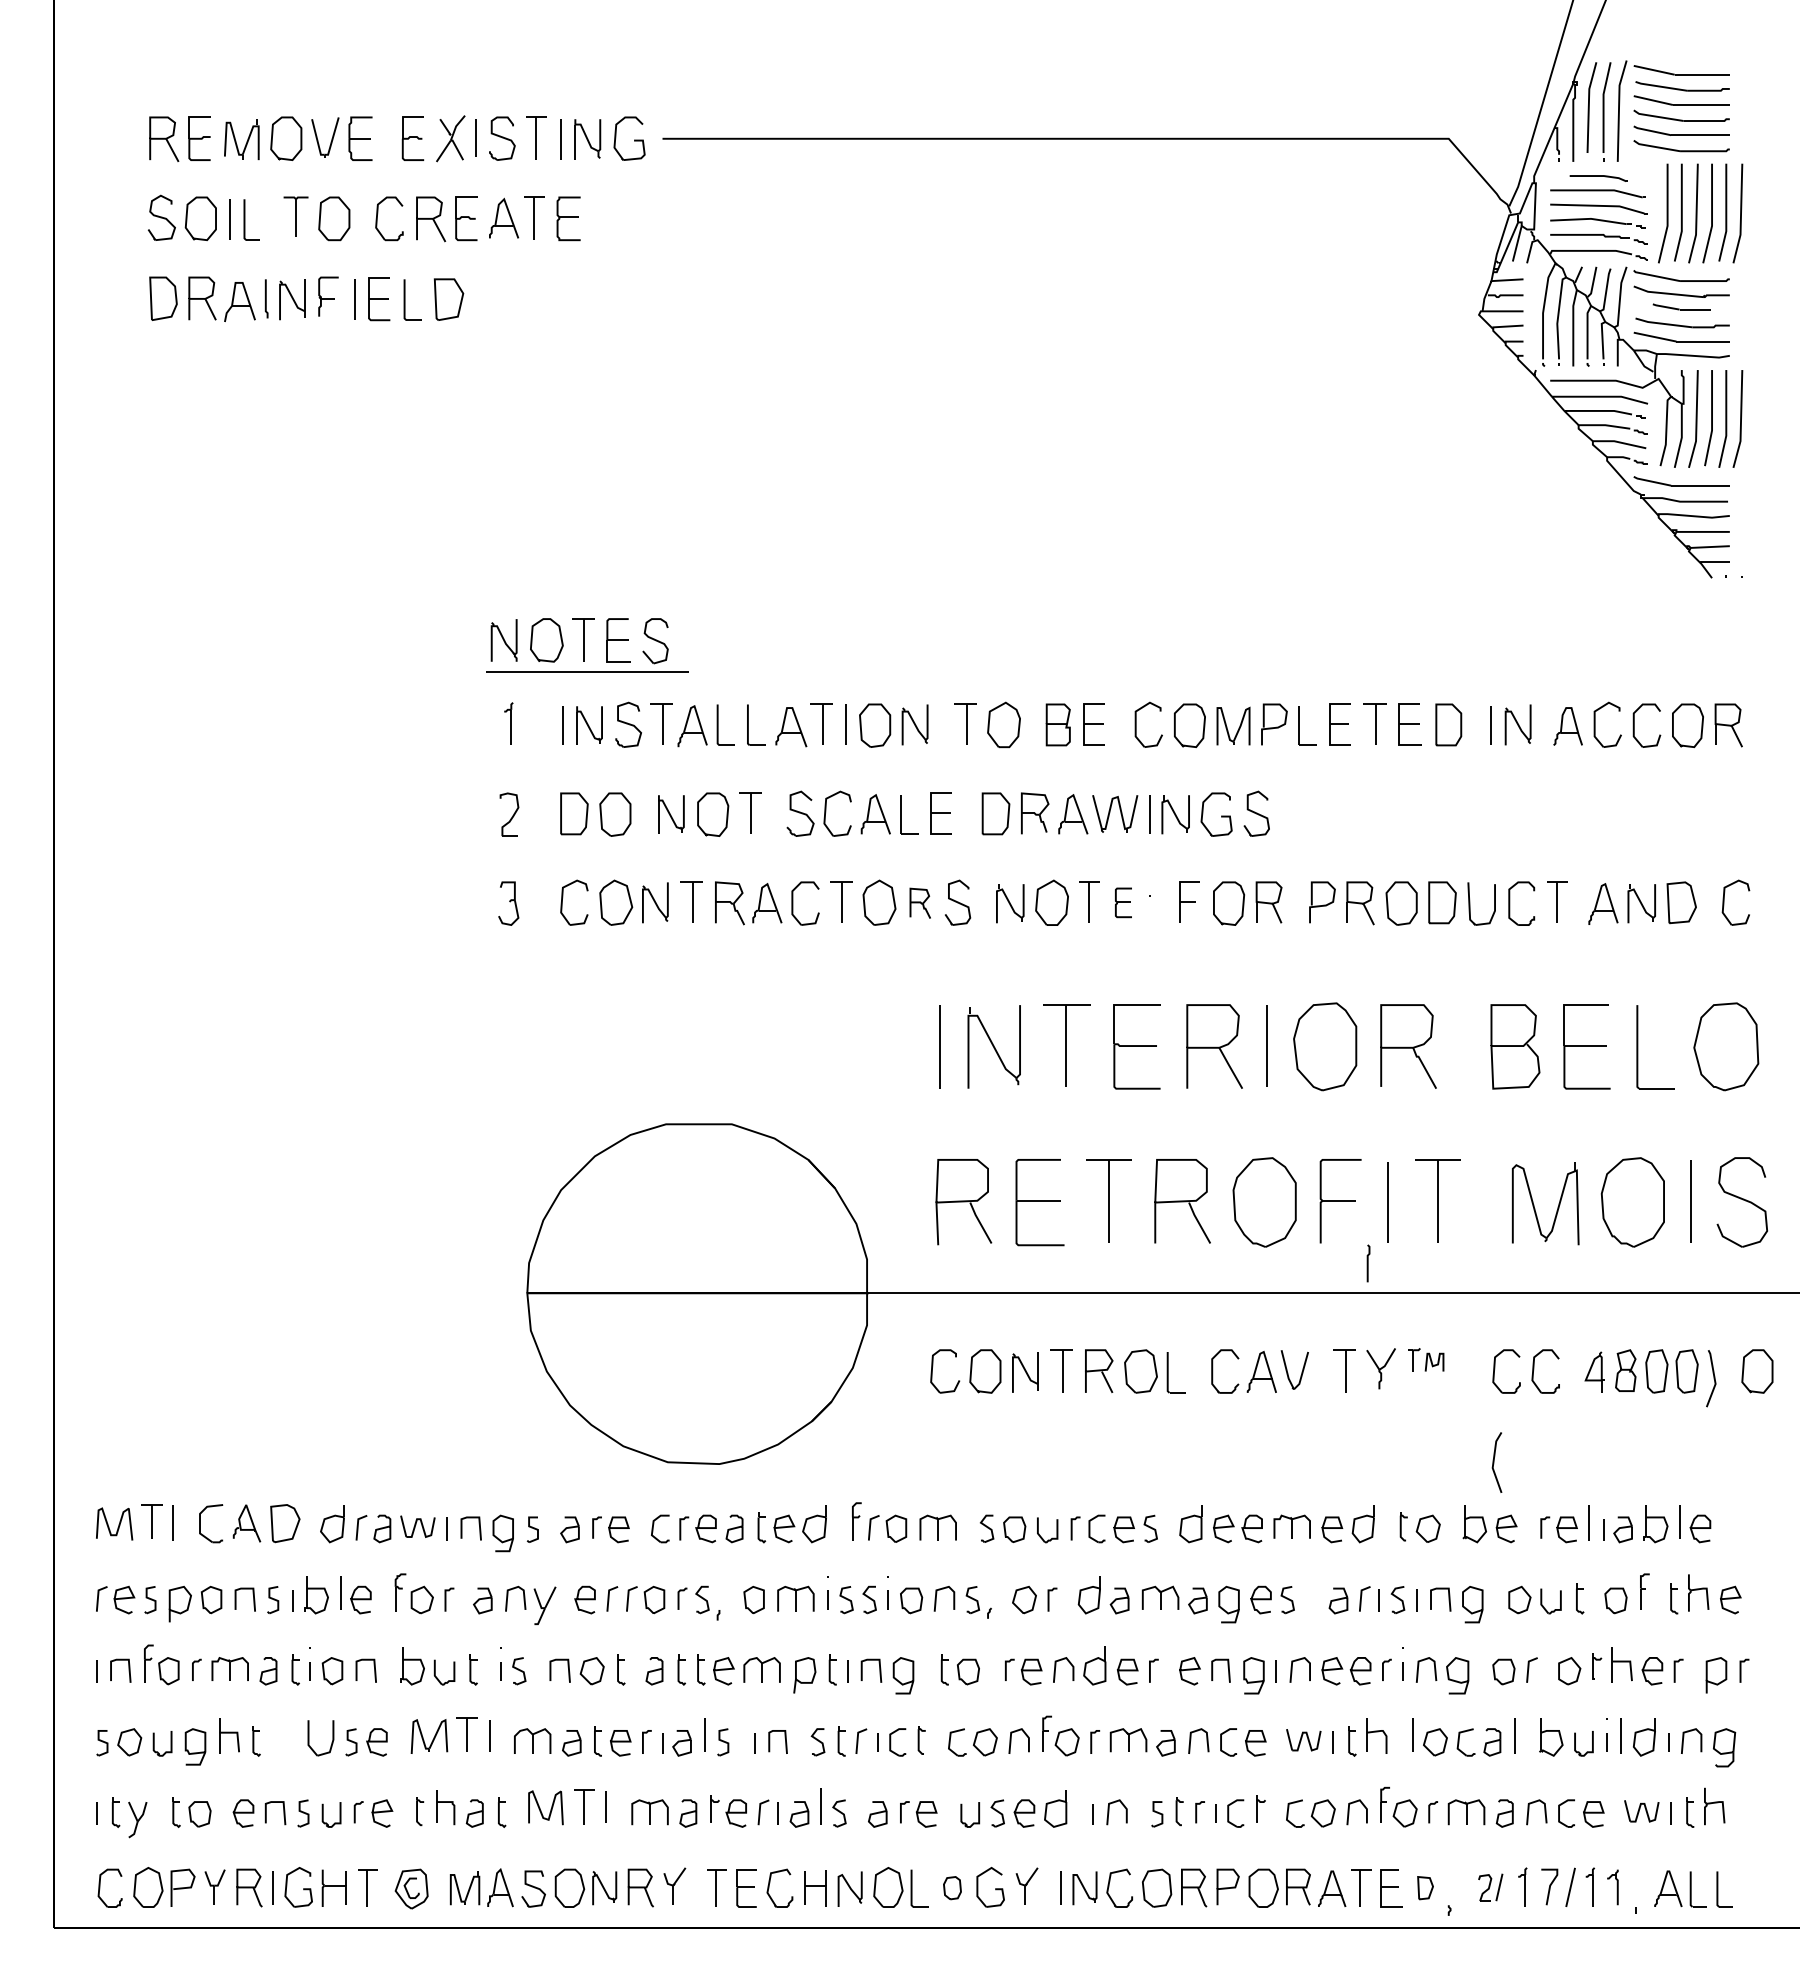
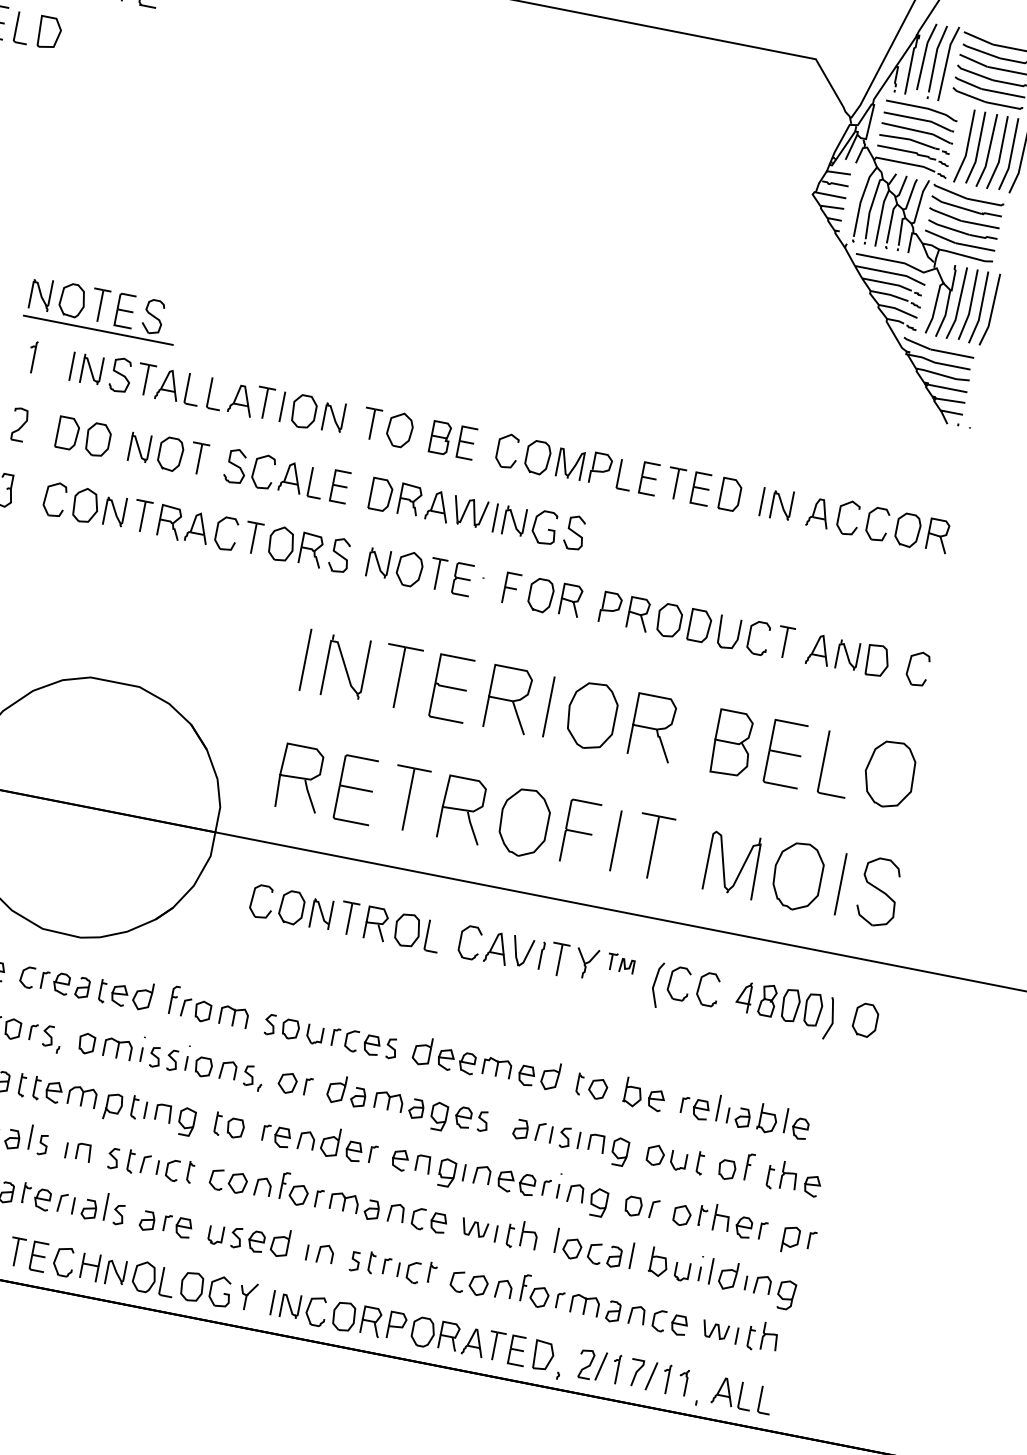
part: (1598, 178) -> (921, 110), size x1.67
part: (1681, 306) -> (964, 217), size x1.67
part: (1123, 902) -> (462, 579), size x1.43
part: (920, 903) -> (311, 550), size x1.43
line: (1368, 1263) -> (541, 955), moved
line: (1494, 1462) -> (655, 984), moved
part: (952, 1887) -> (192, 1286), size x1.67
part: (1425, 1887) -> (543, 1355), size x1.67
part: (1490, 1887) -> (591, 1364), size x1.43

